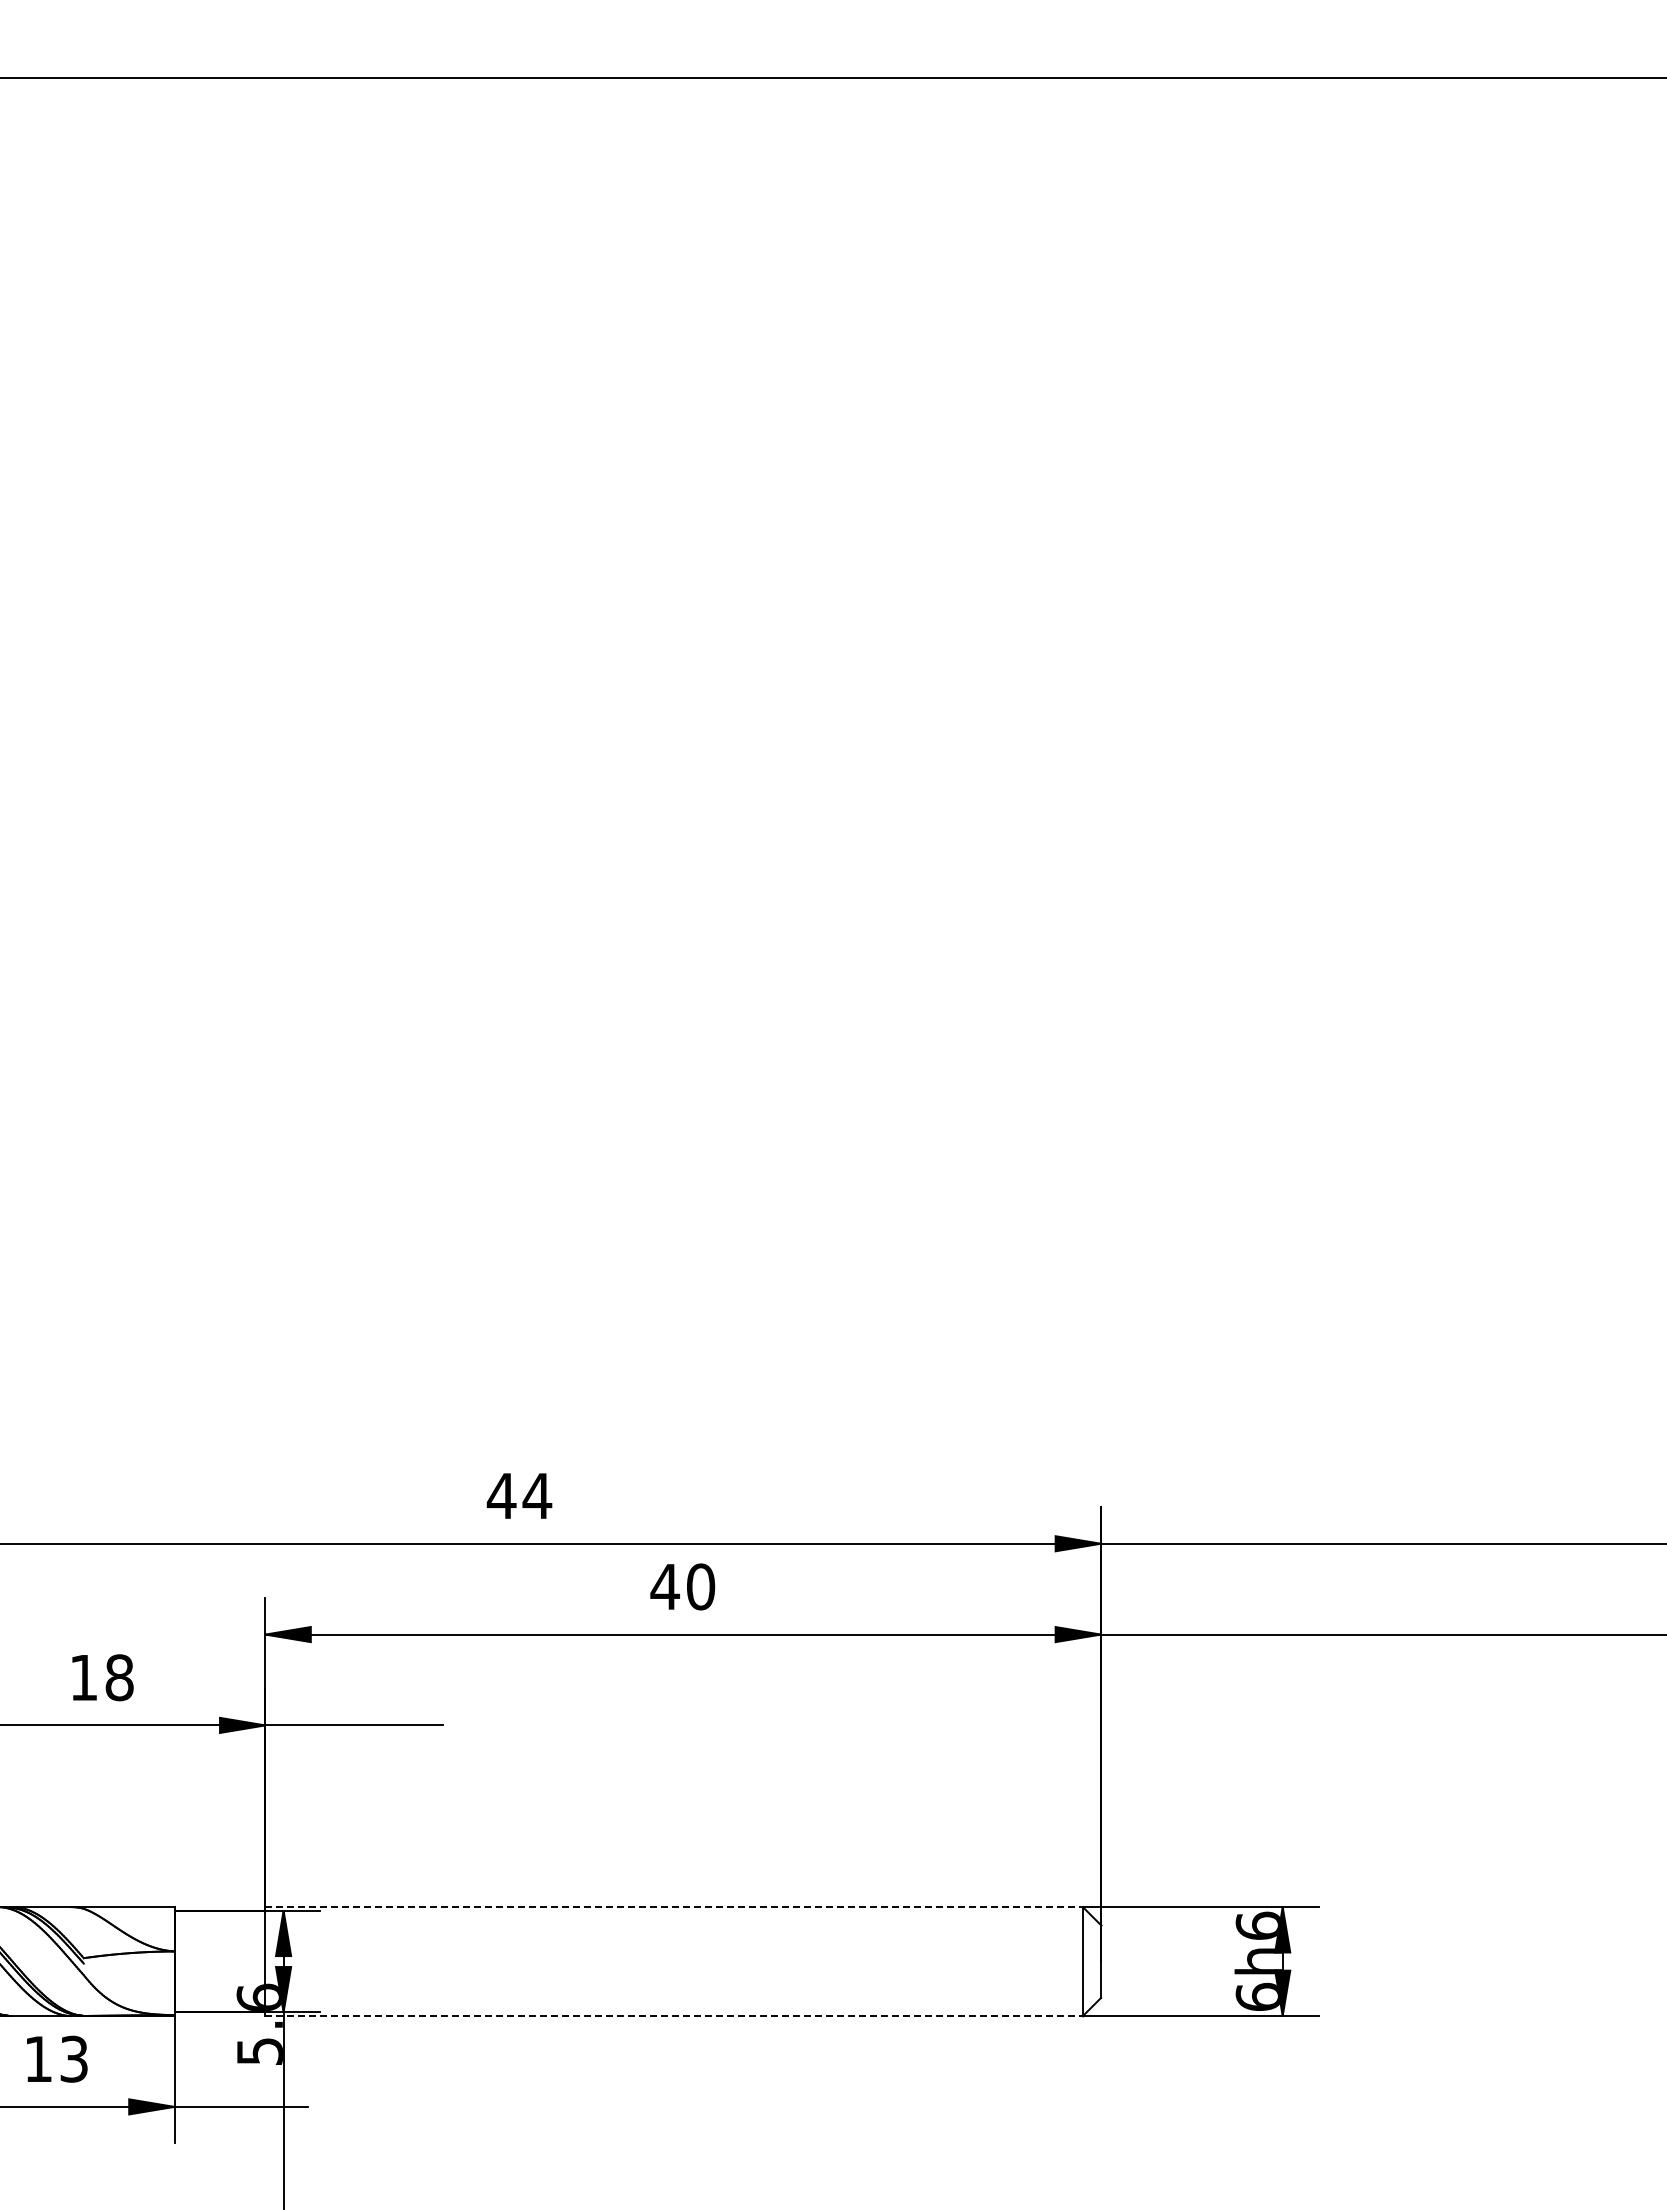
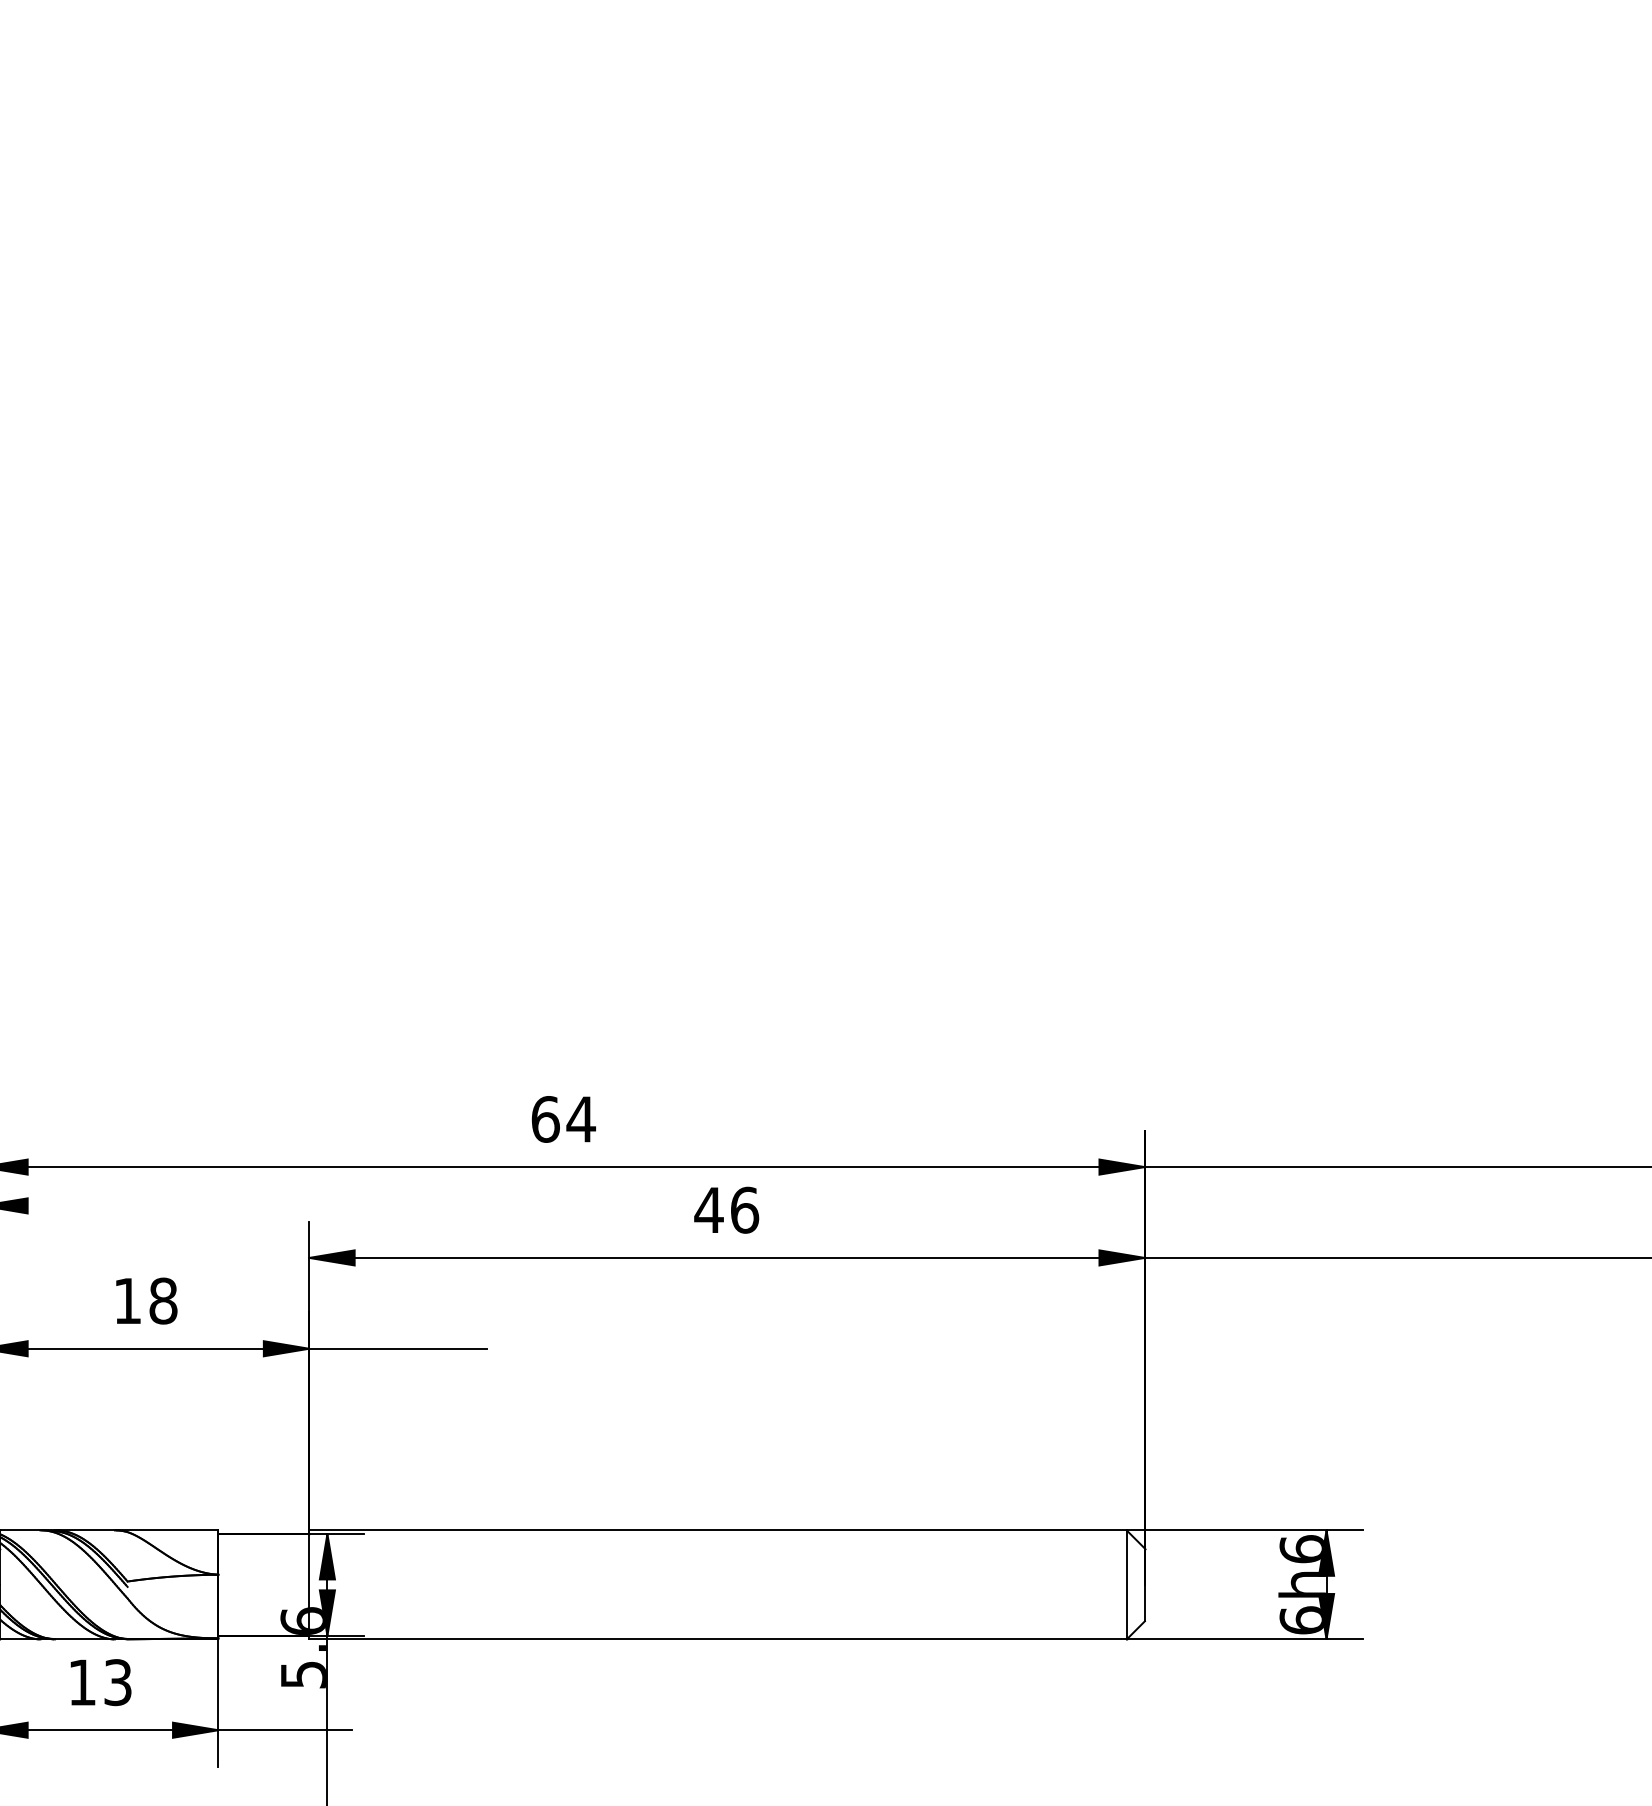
text: (501, 1495) -> (545, 1118), 44 -> 64
text: (701, 1586) -> (745, 1209), 40 -> 46
line: (674, 1907) -> (718, 1530), dashed -> solid
line: (674, 2016) -> (718, 1639), dashed -> solid

